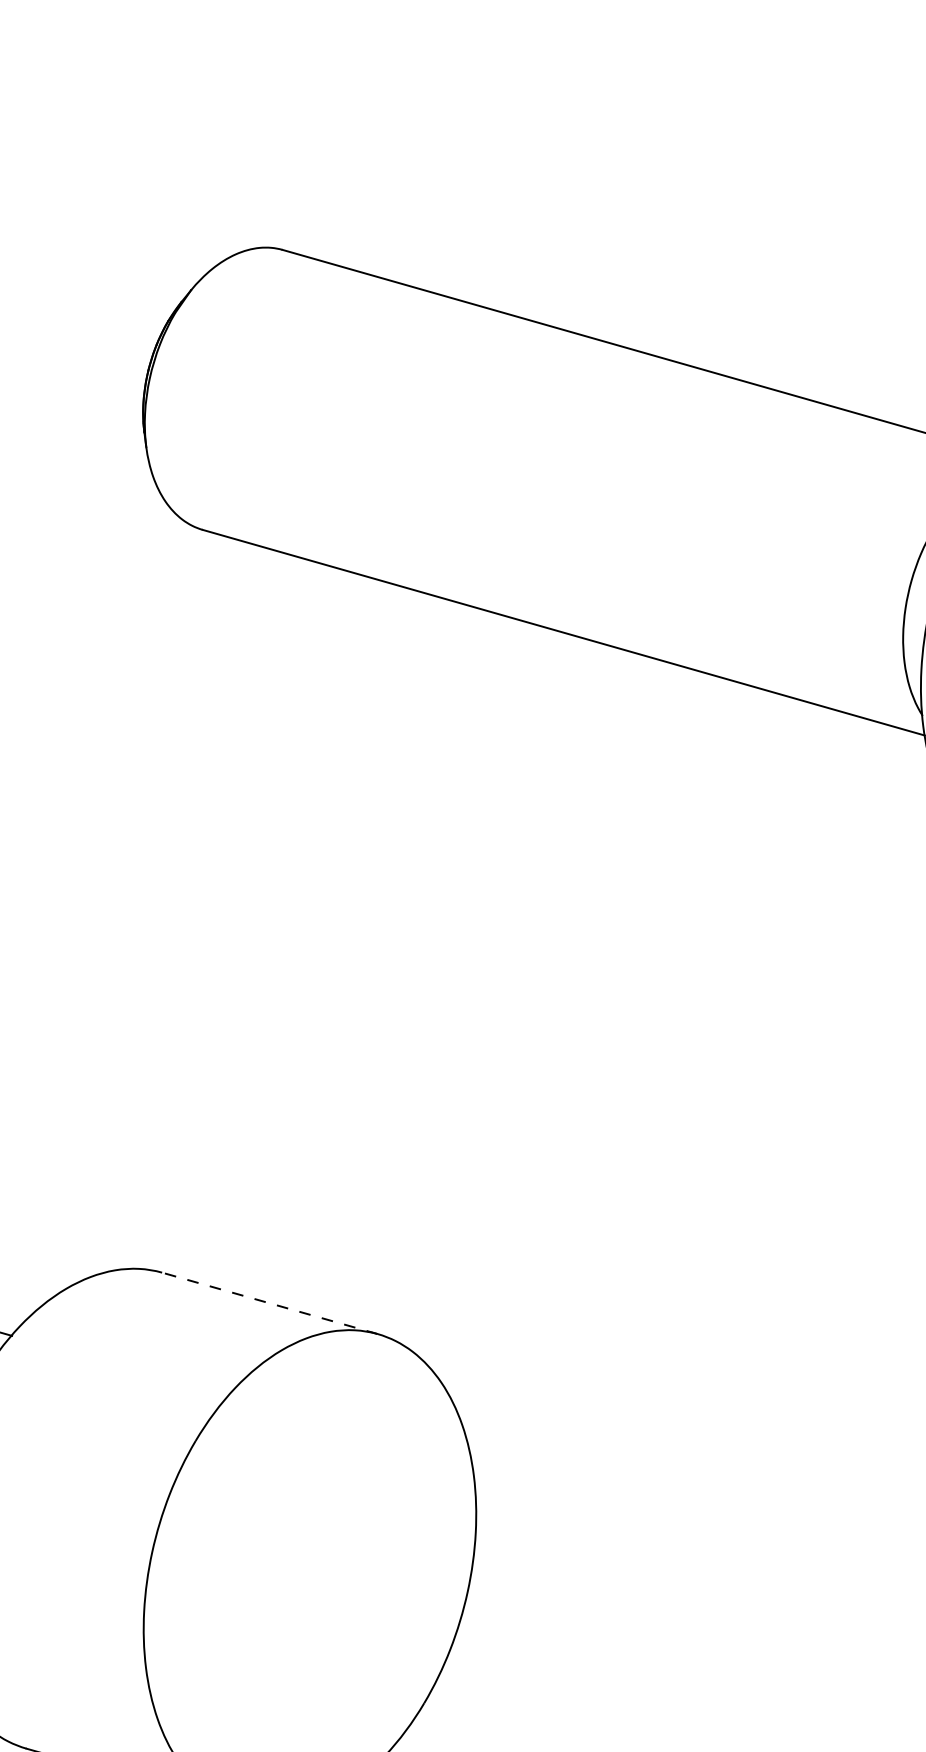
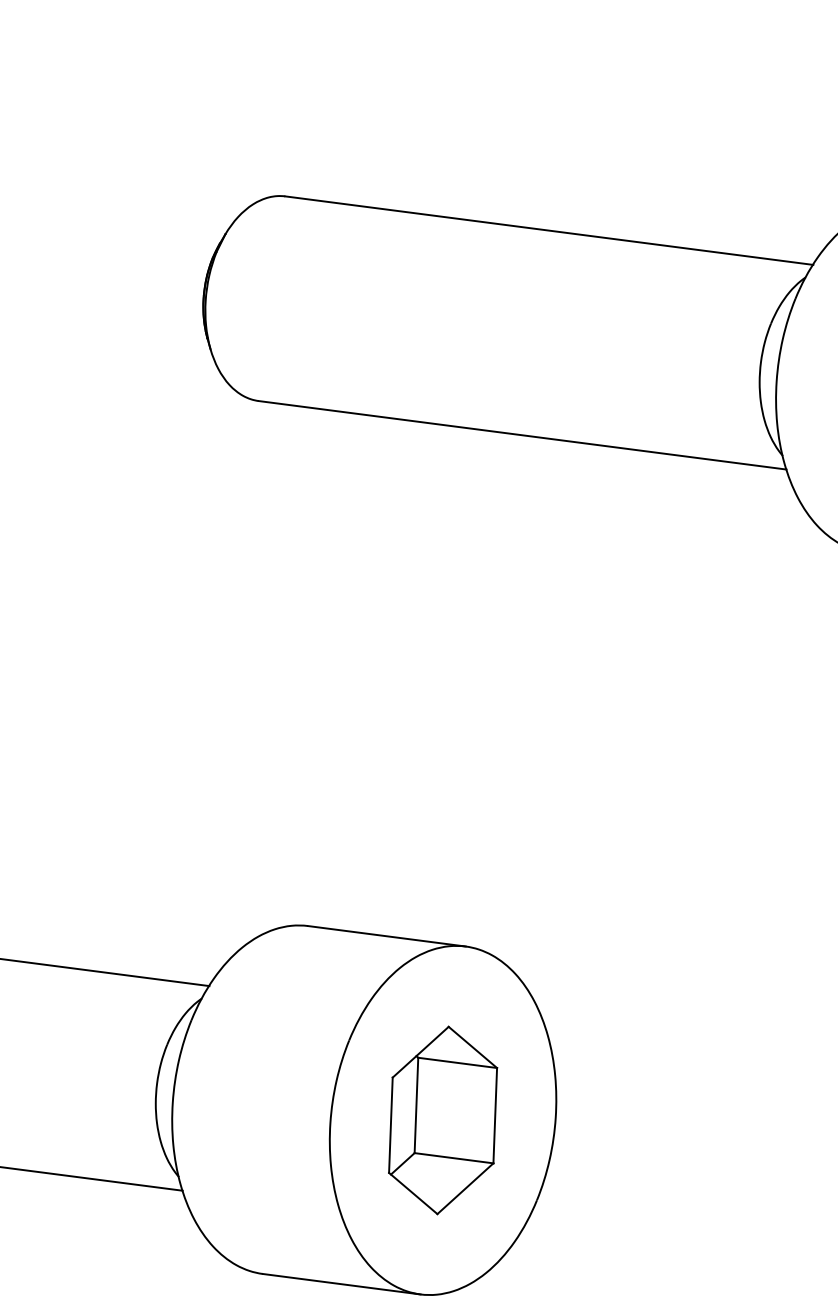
line: (269, 1303) -> (386, 936), dashed -> solid
part: (310, 1572) -> (443, 1120), added

